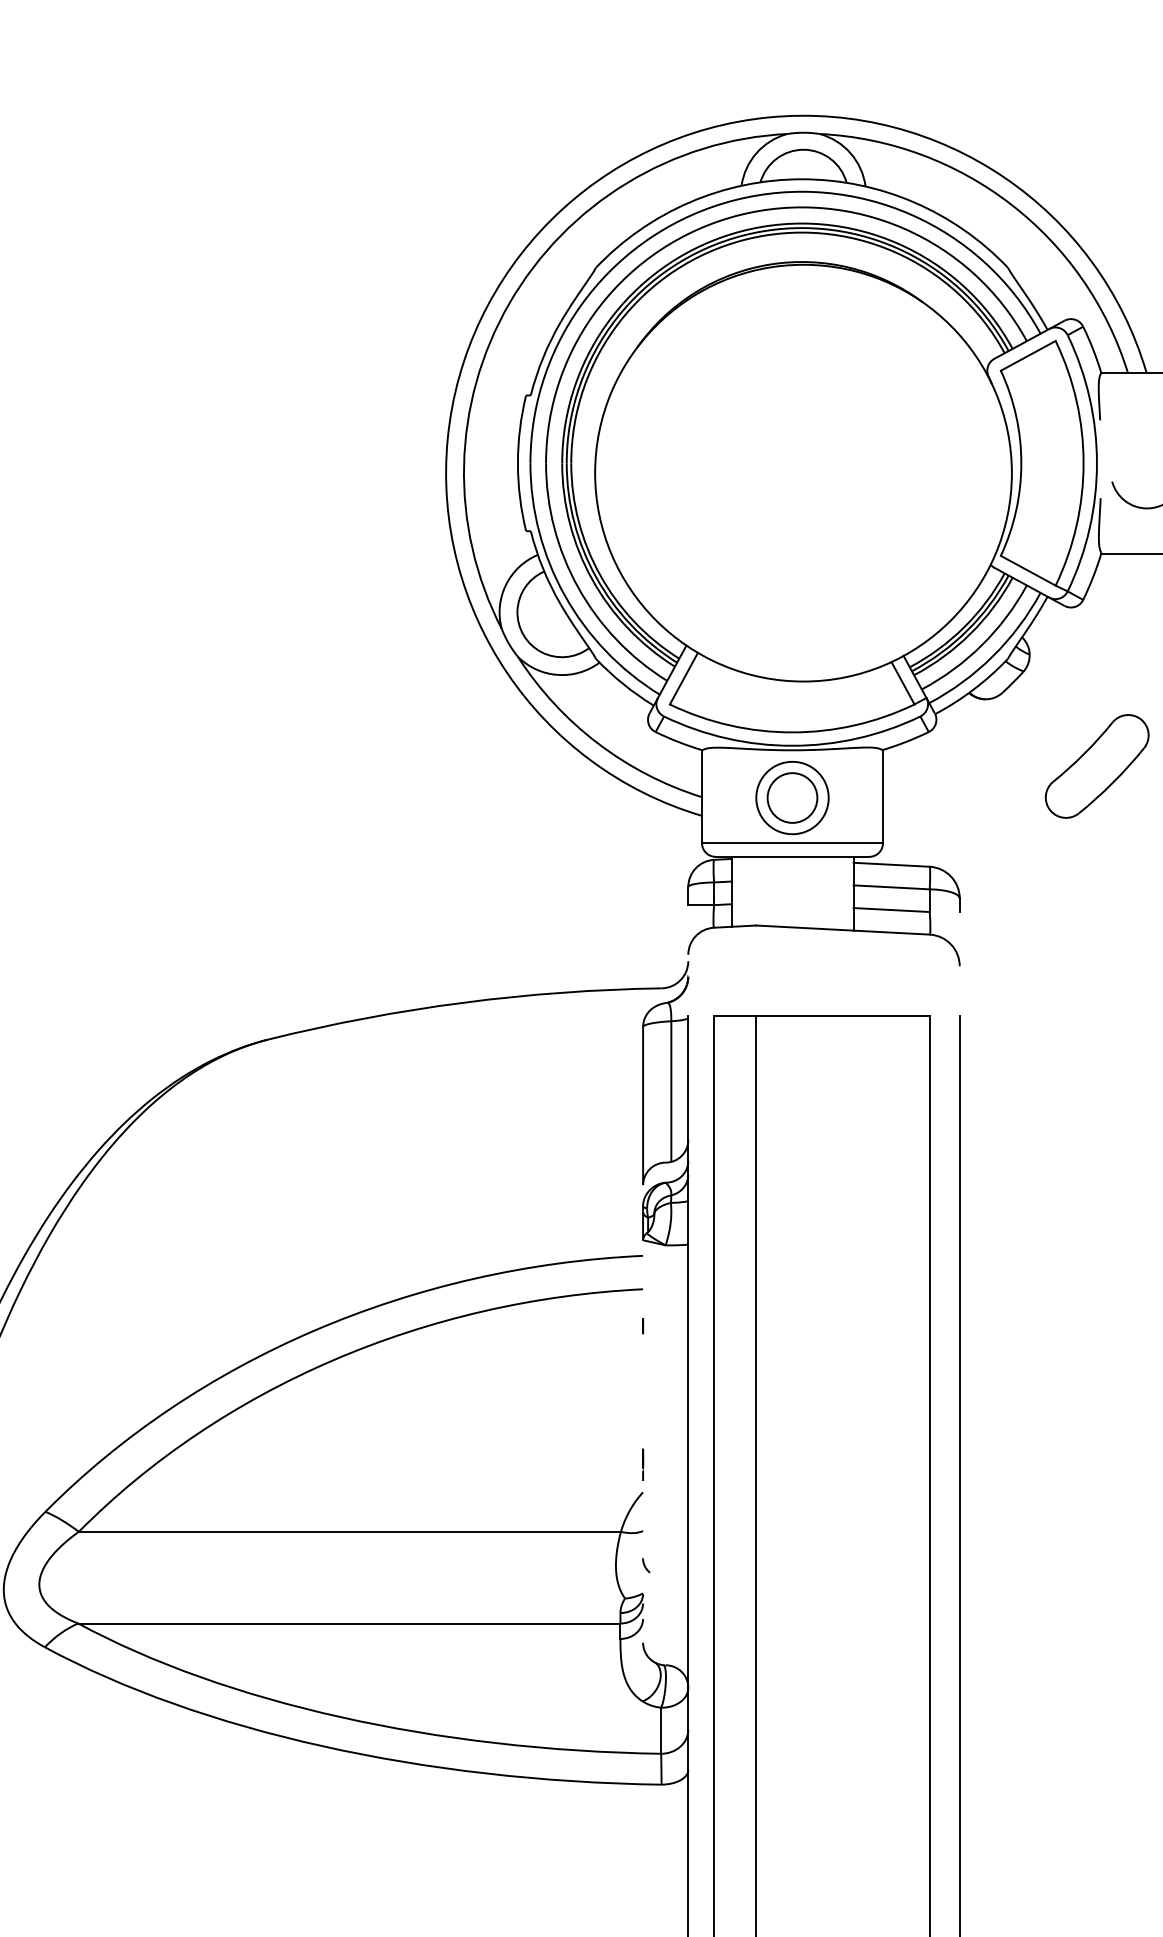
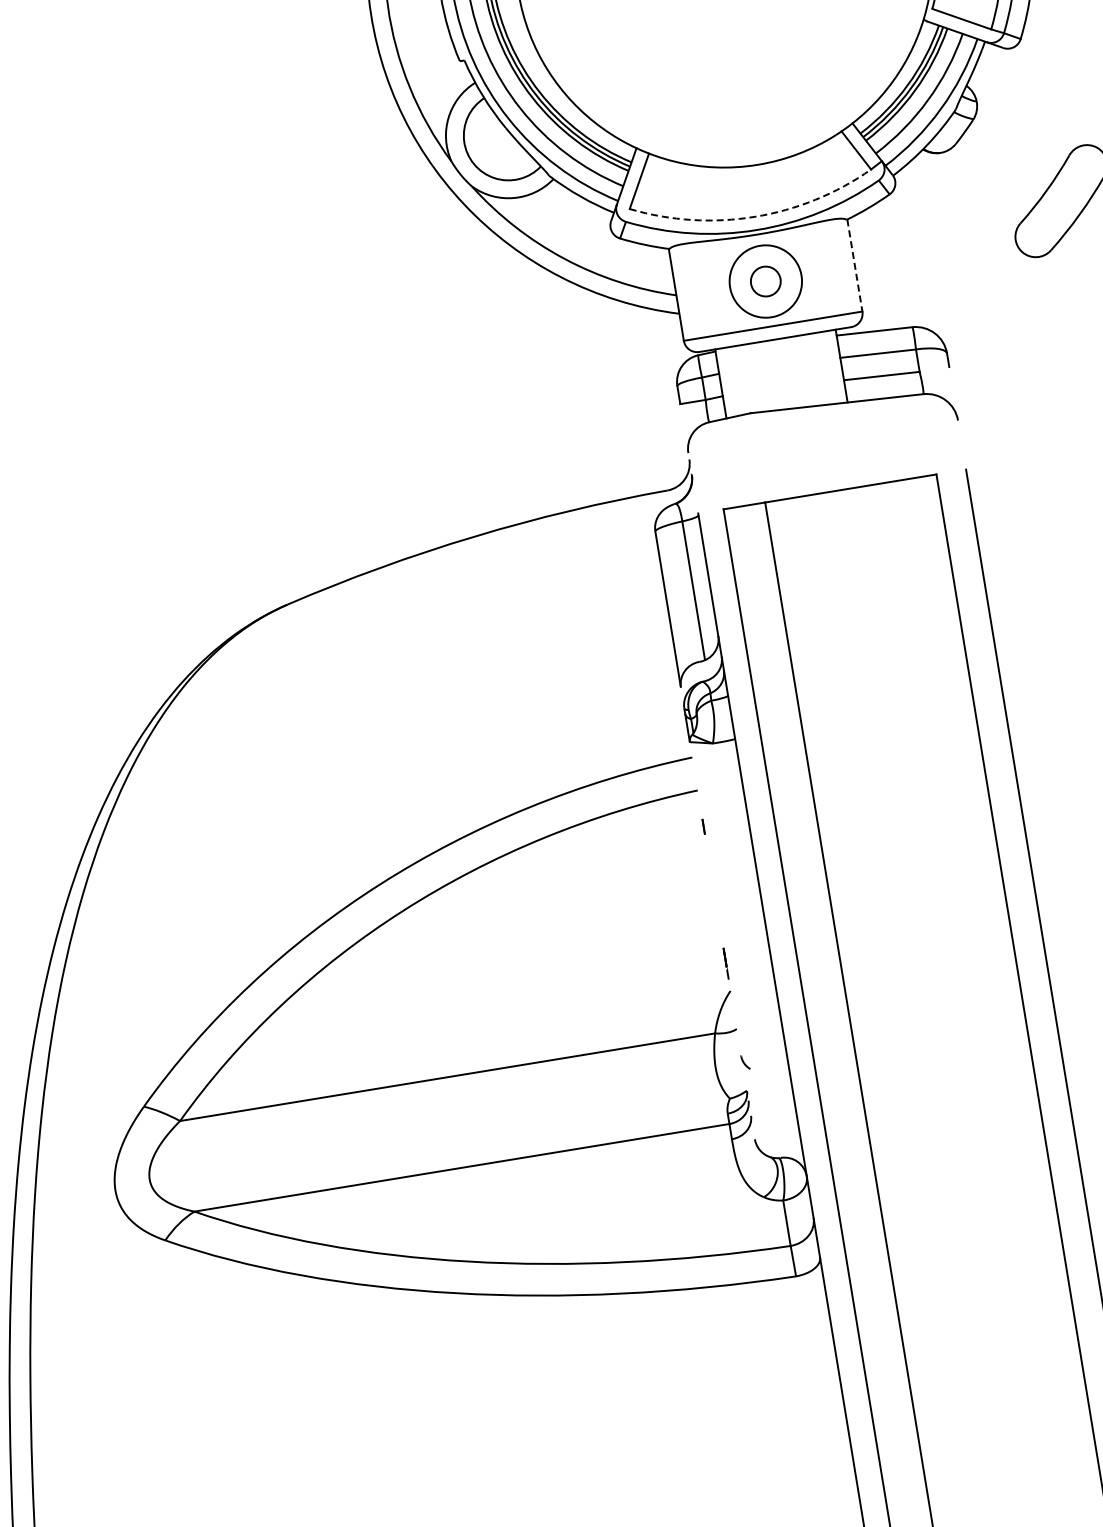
arc: (792, 732) -> (755, 216), solid -> dashed
line: (882, 796) -> (854, 265), solid -> dashed
circle: (792, 797) -> (765, 281), size x0.6

